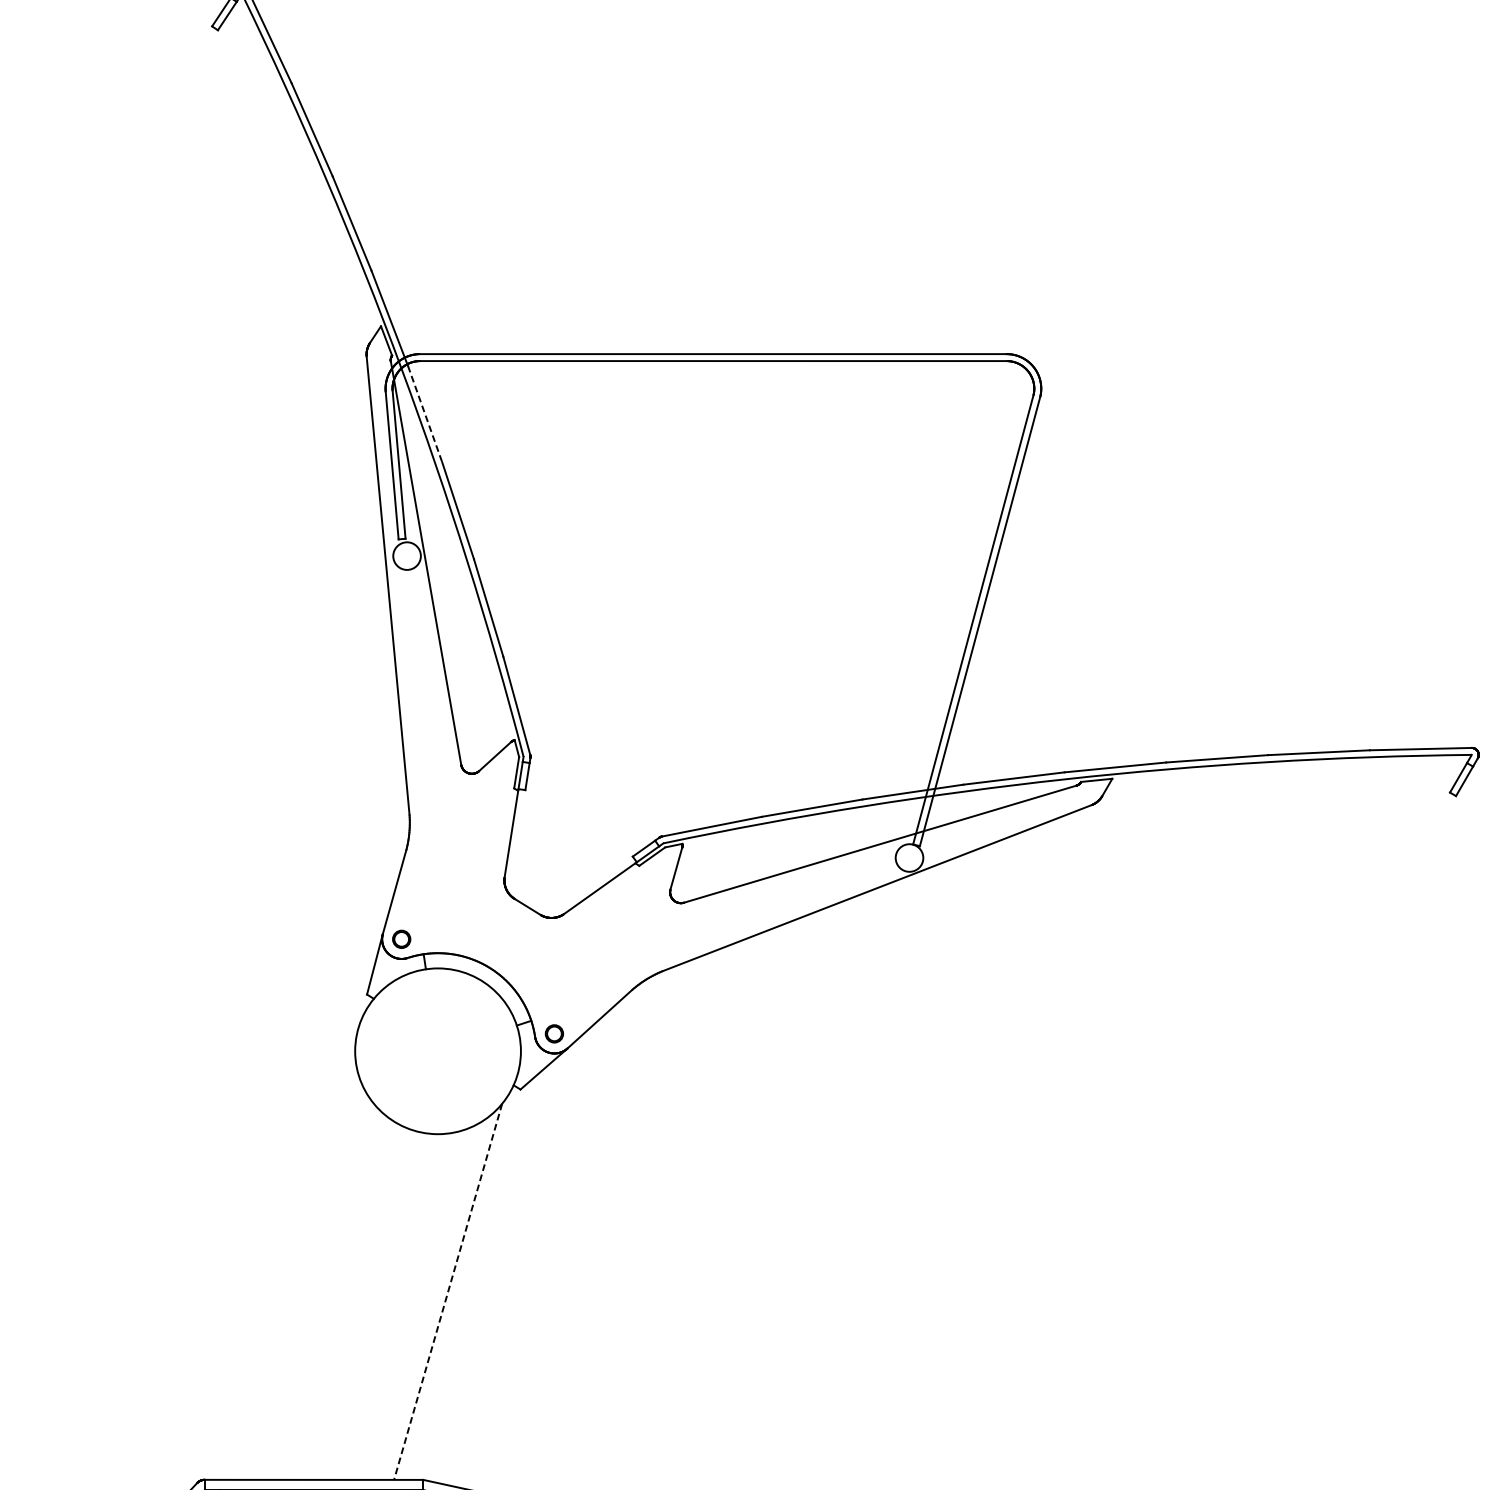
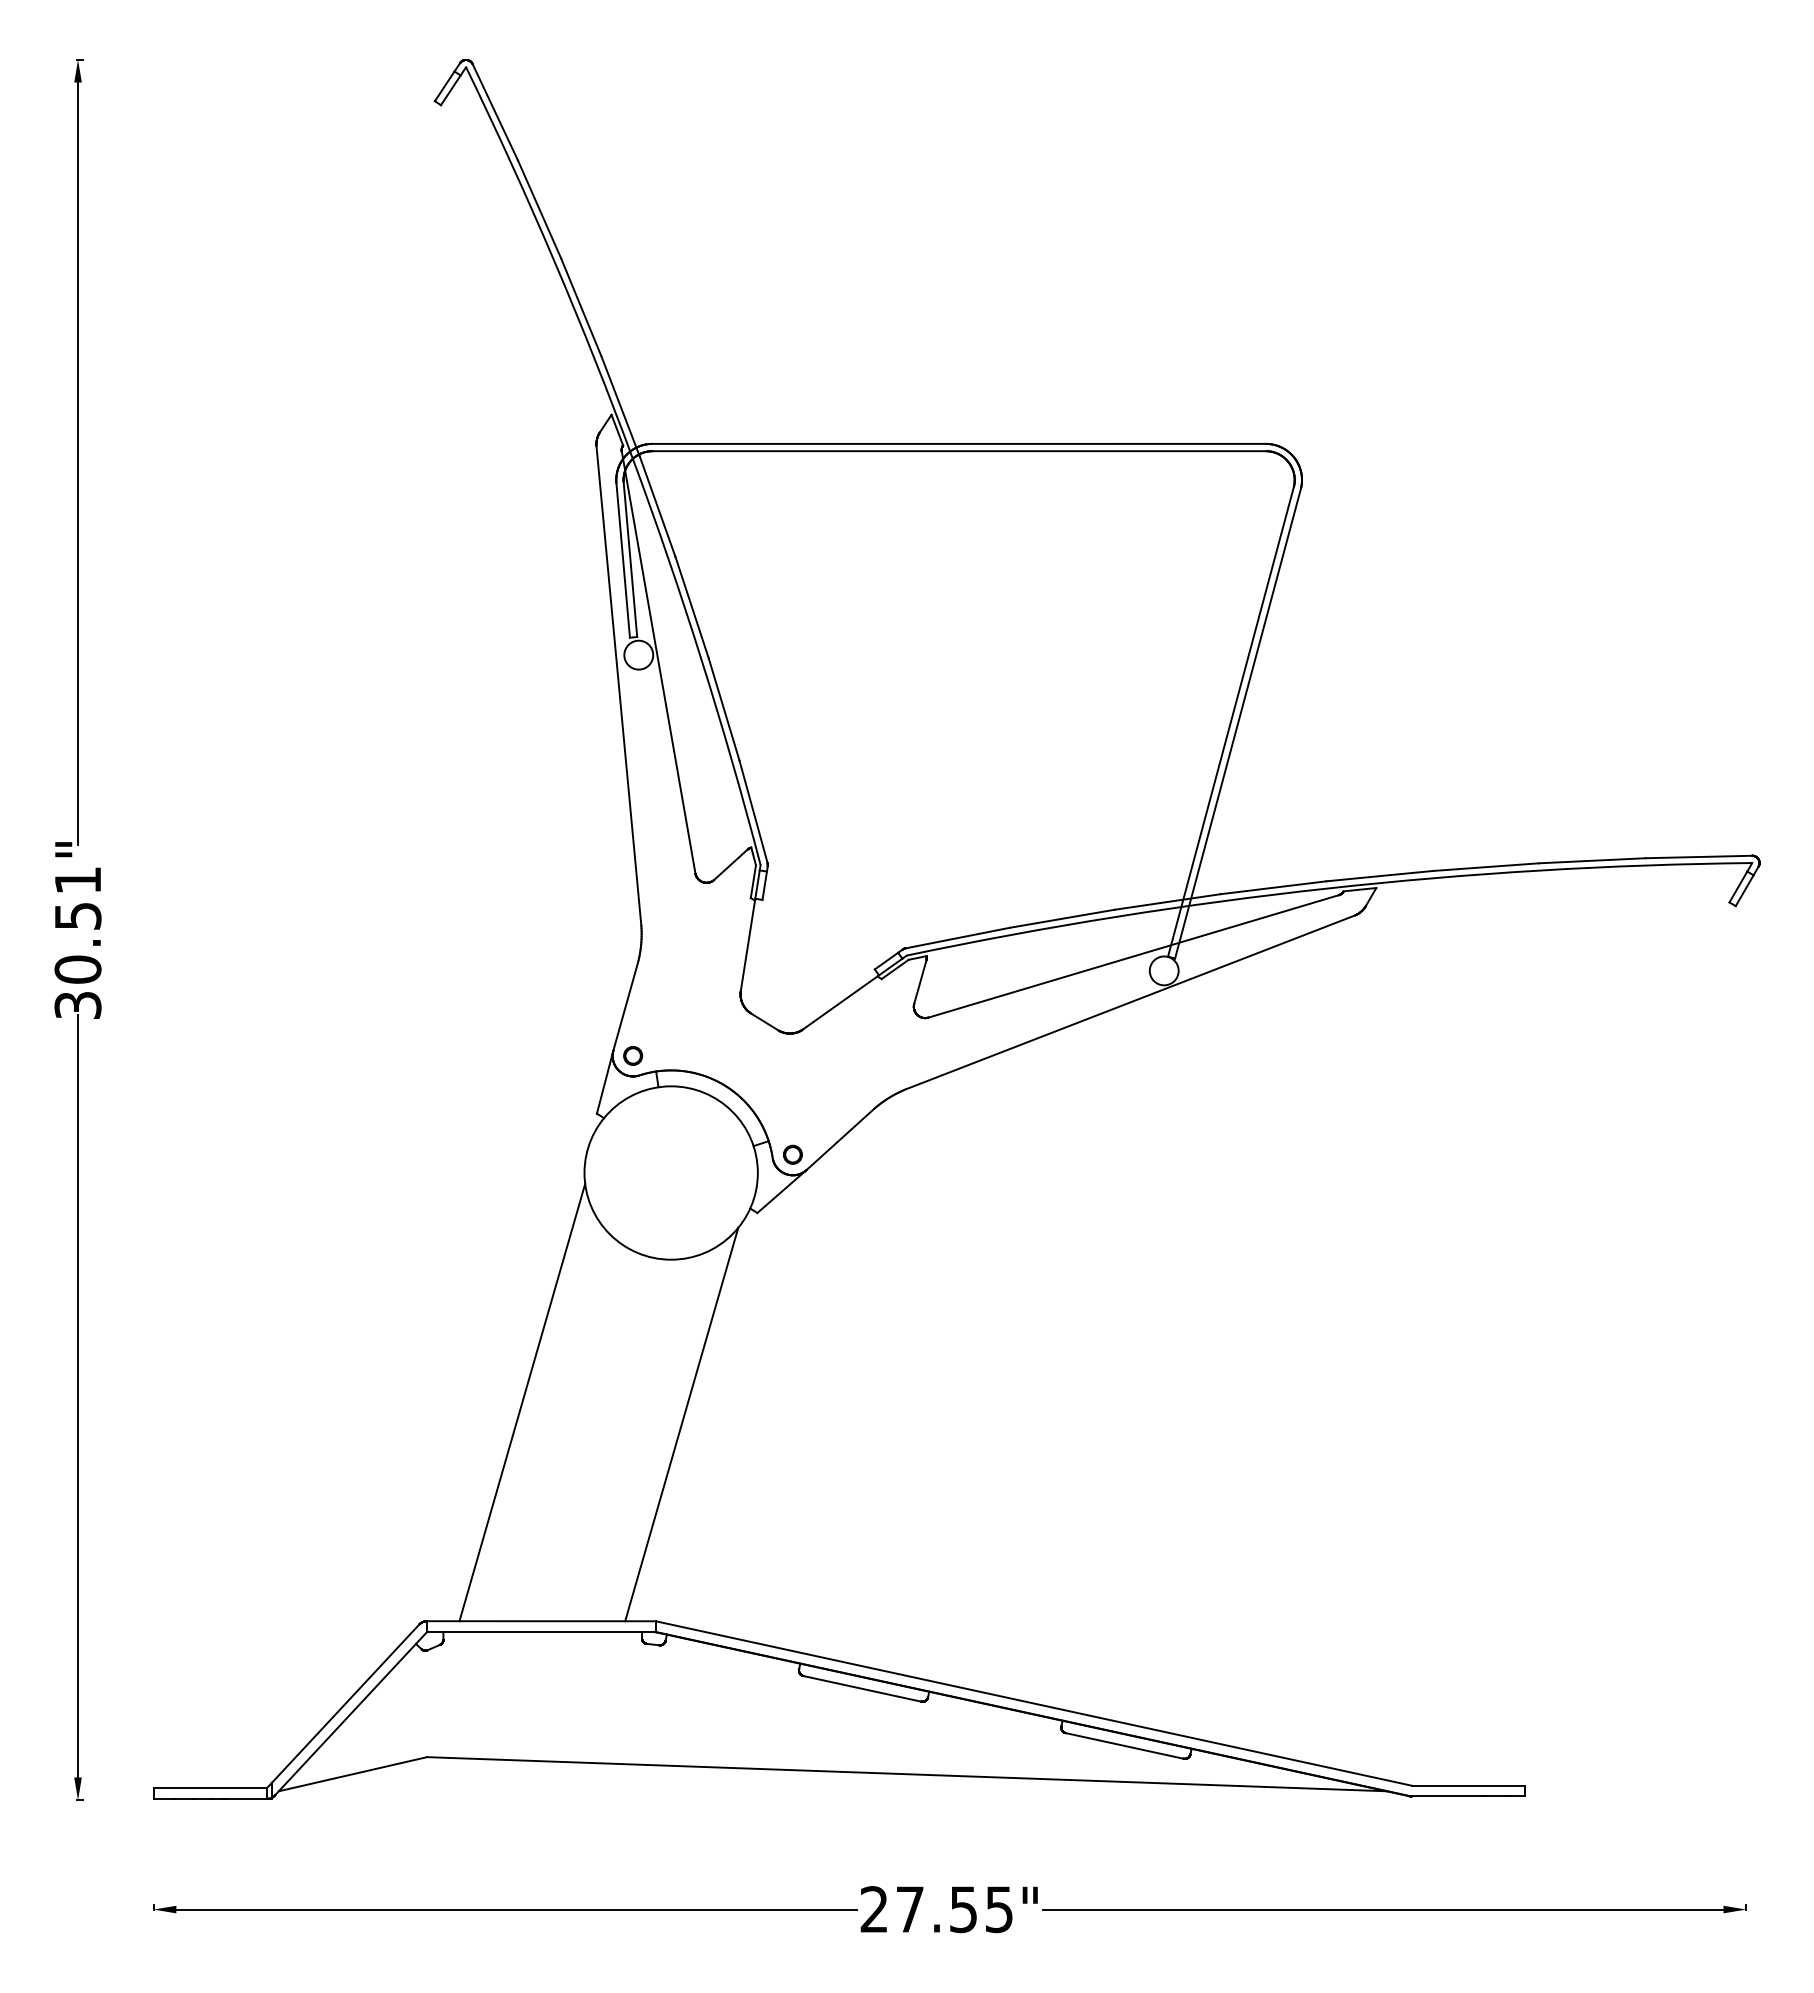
line: (424, 414) -> (657, 507), dashed -> solid
line: (295, 1270) -> (522, 1402), added
line: (447, 1291) -> (681, 1424), dashed -> solid

